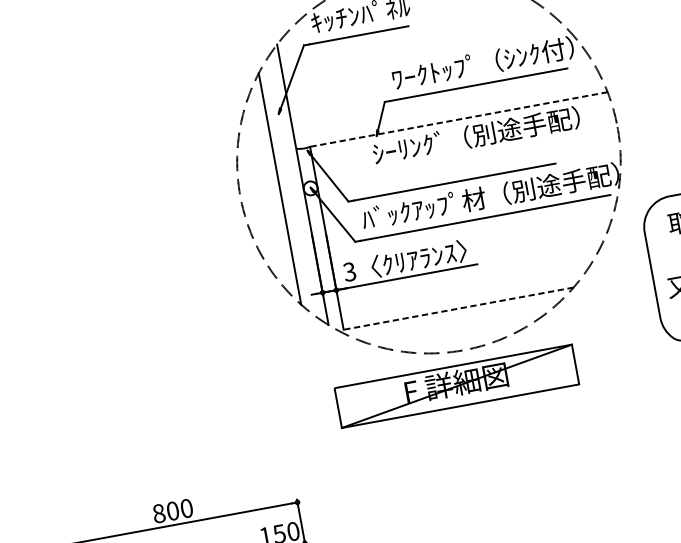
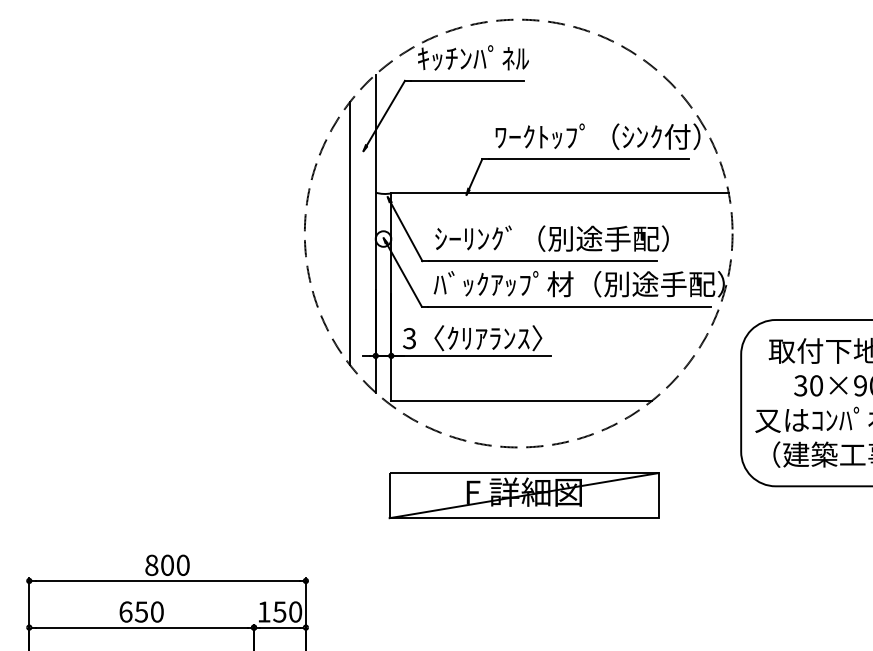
line: (459, 119) -> (560, 193), dashed -> solid
text: (475, 135) -> (551, 238), moved
line: (458, 308) -> (521, 400), dashed -> solid
part: (456, 386) -> (523, 495), moved

